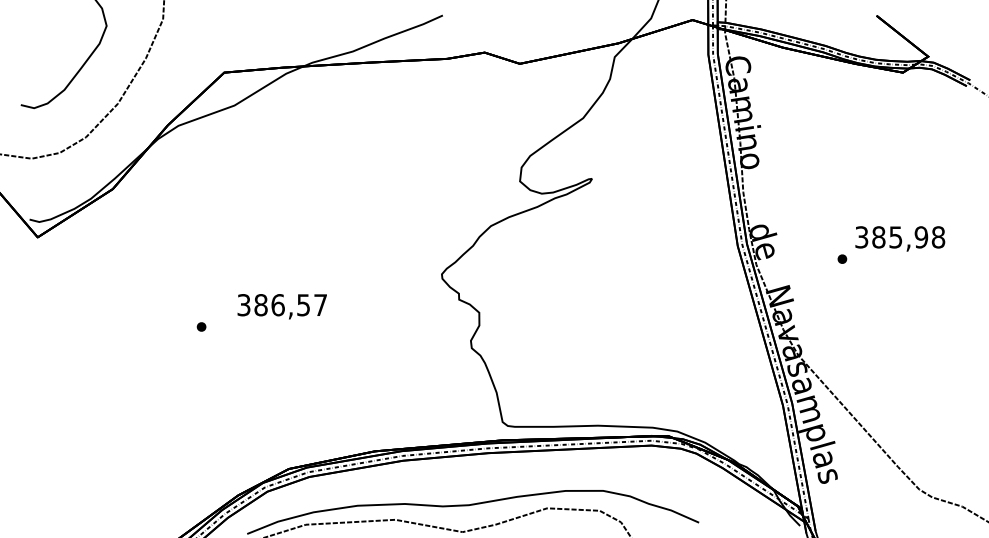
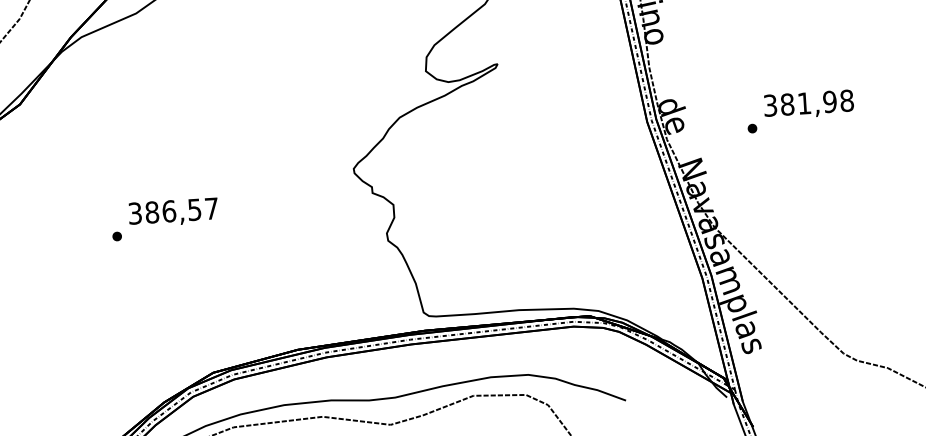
text: (895, 237) -> (804, 103), 385,98 -> 381,98
text: (281, 306) -> (172, 212), moved

